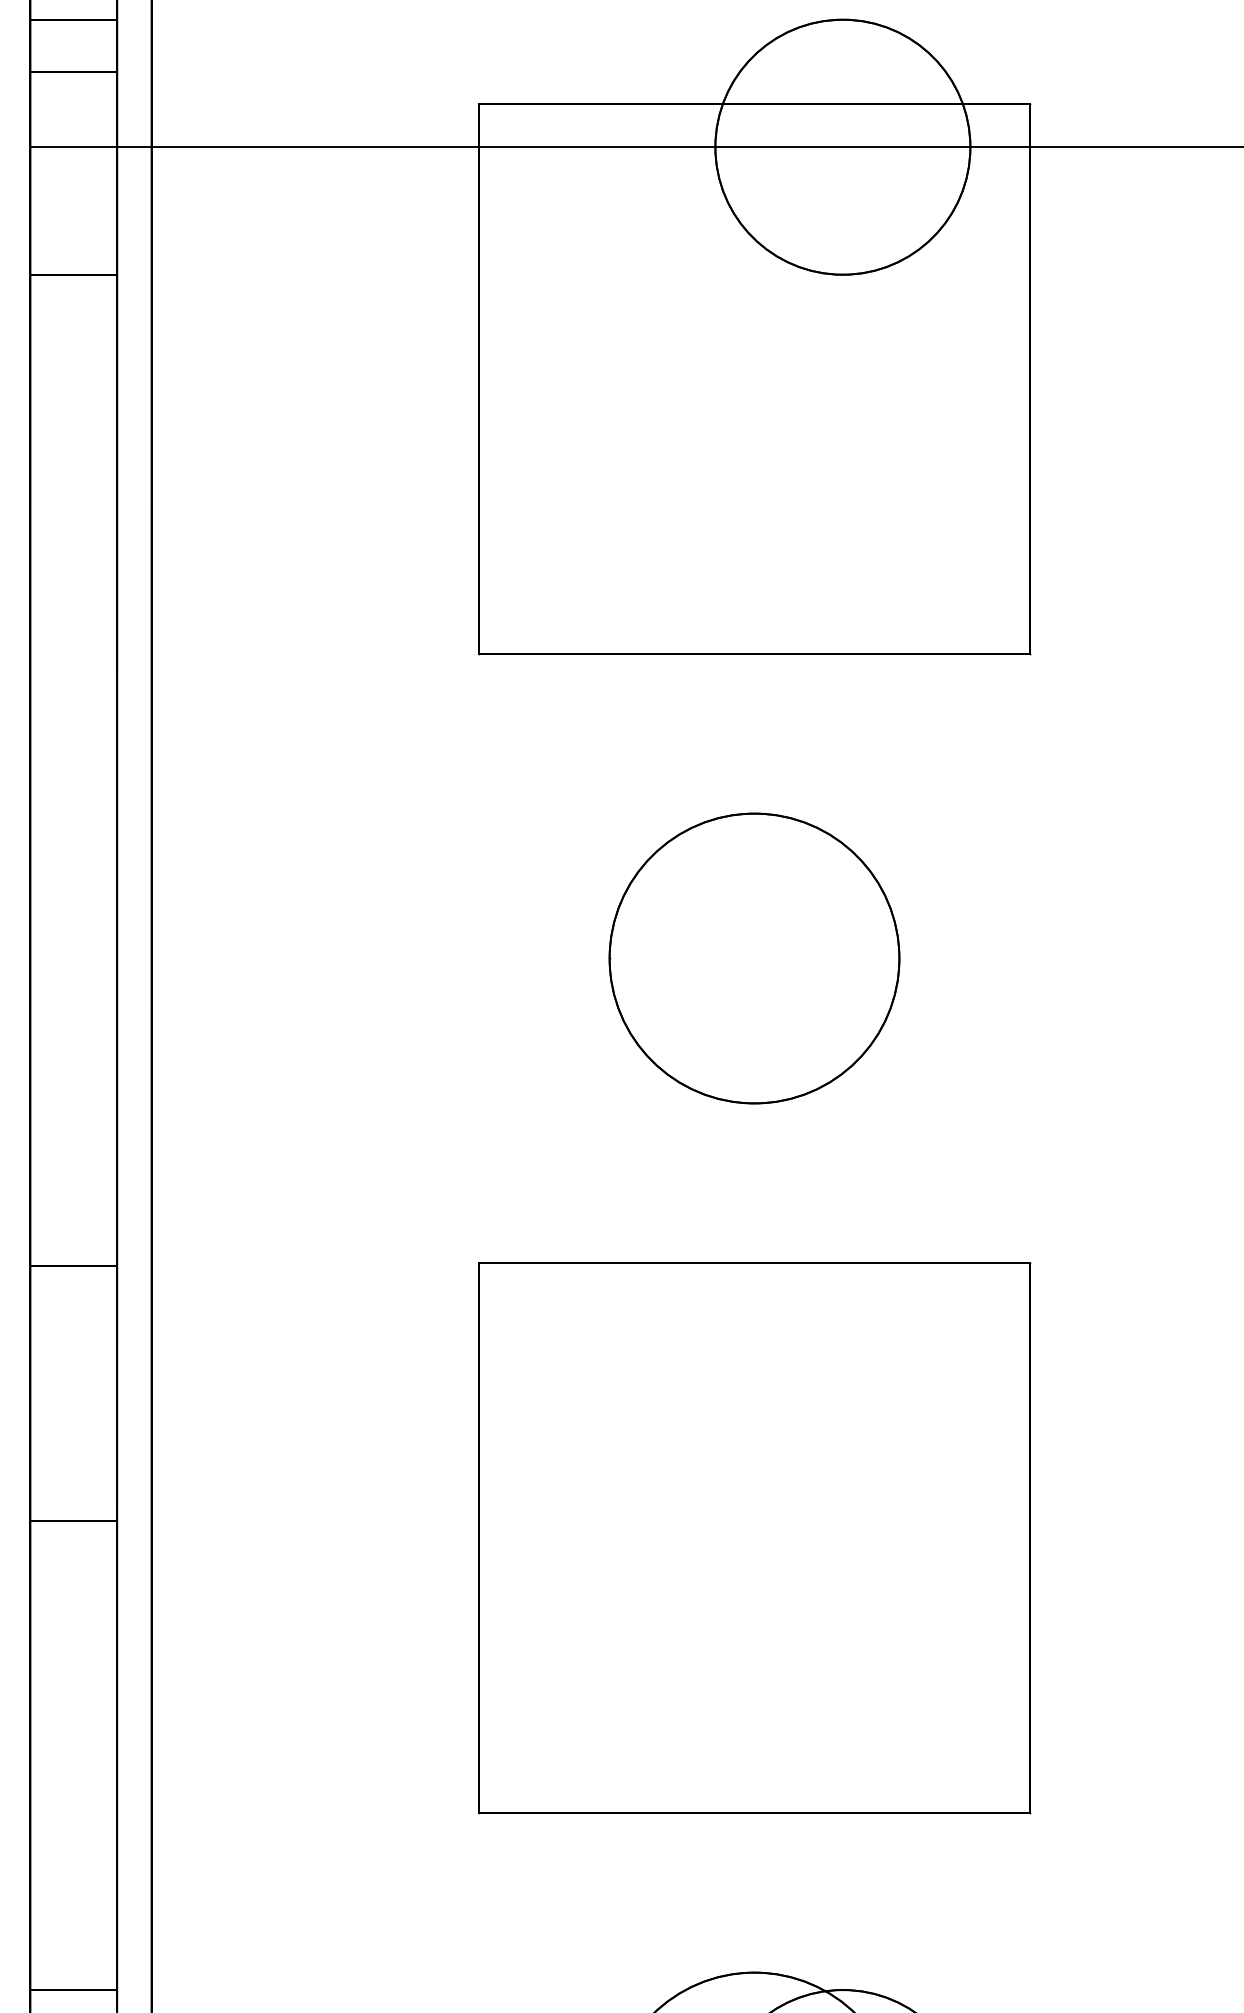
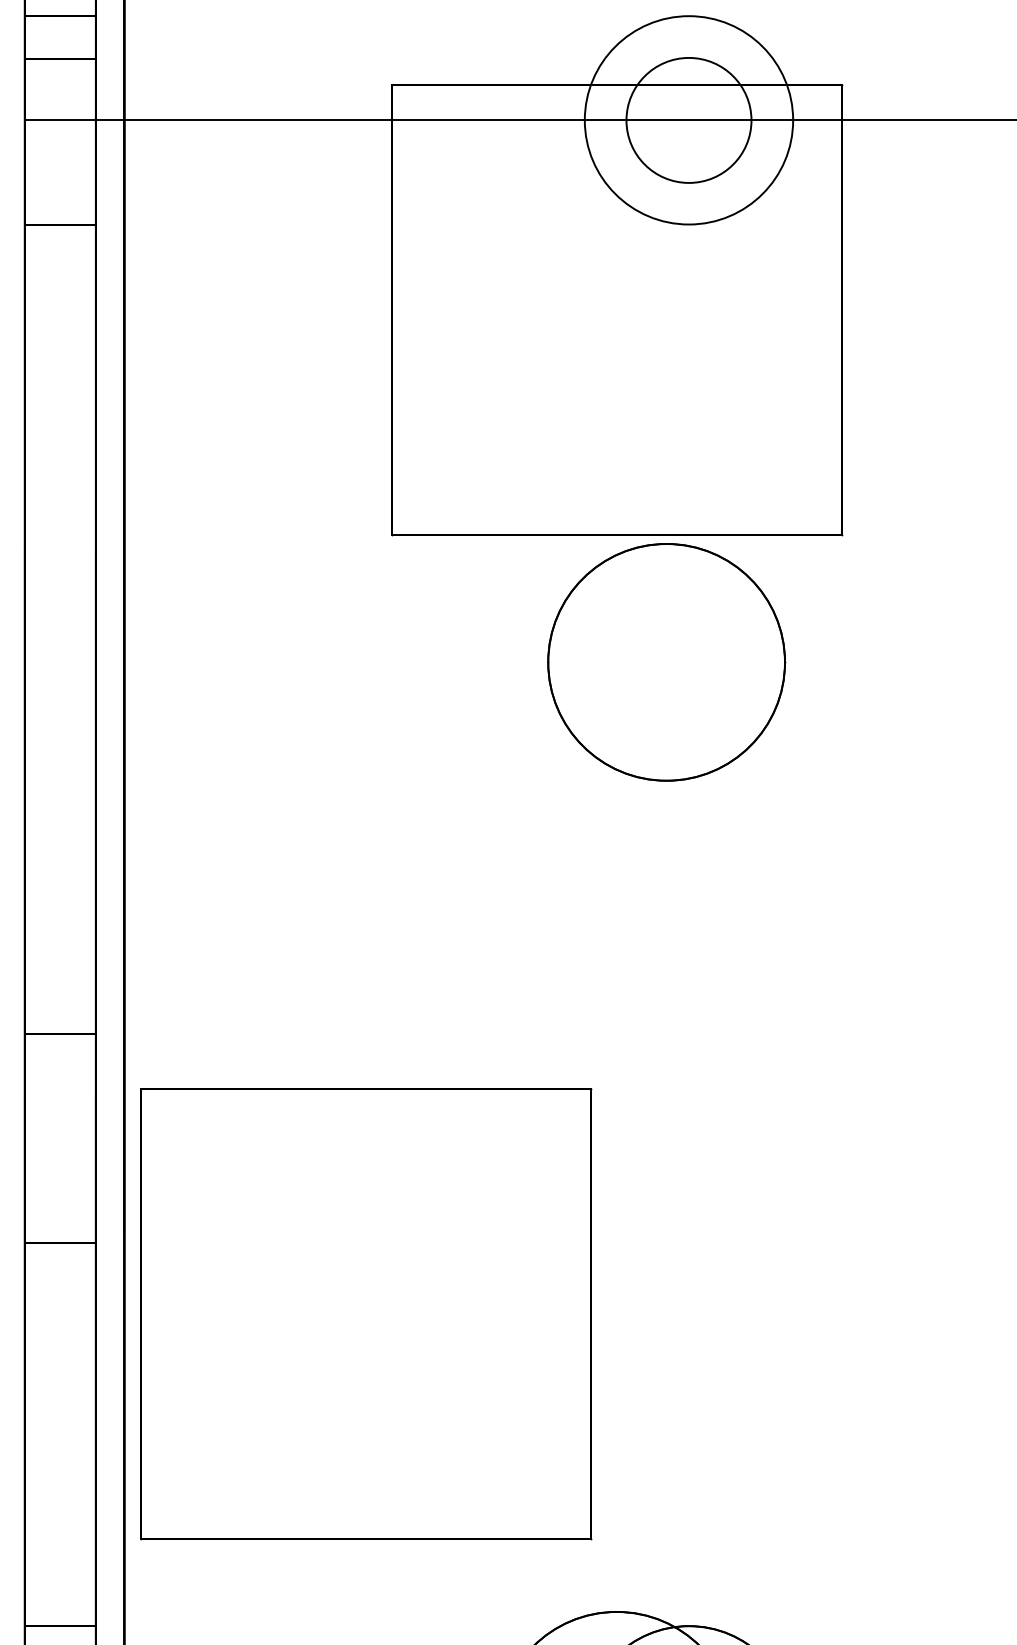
circle: (842, 146) -> (688, 119), size x0.6
part: (754, 958) -> (666, 662), moved
part: (754, 1538) -> (365, 1314), moved

